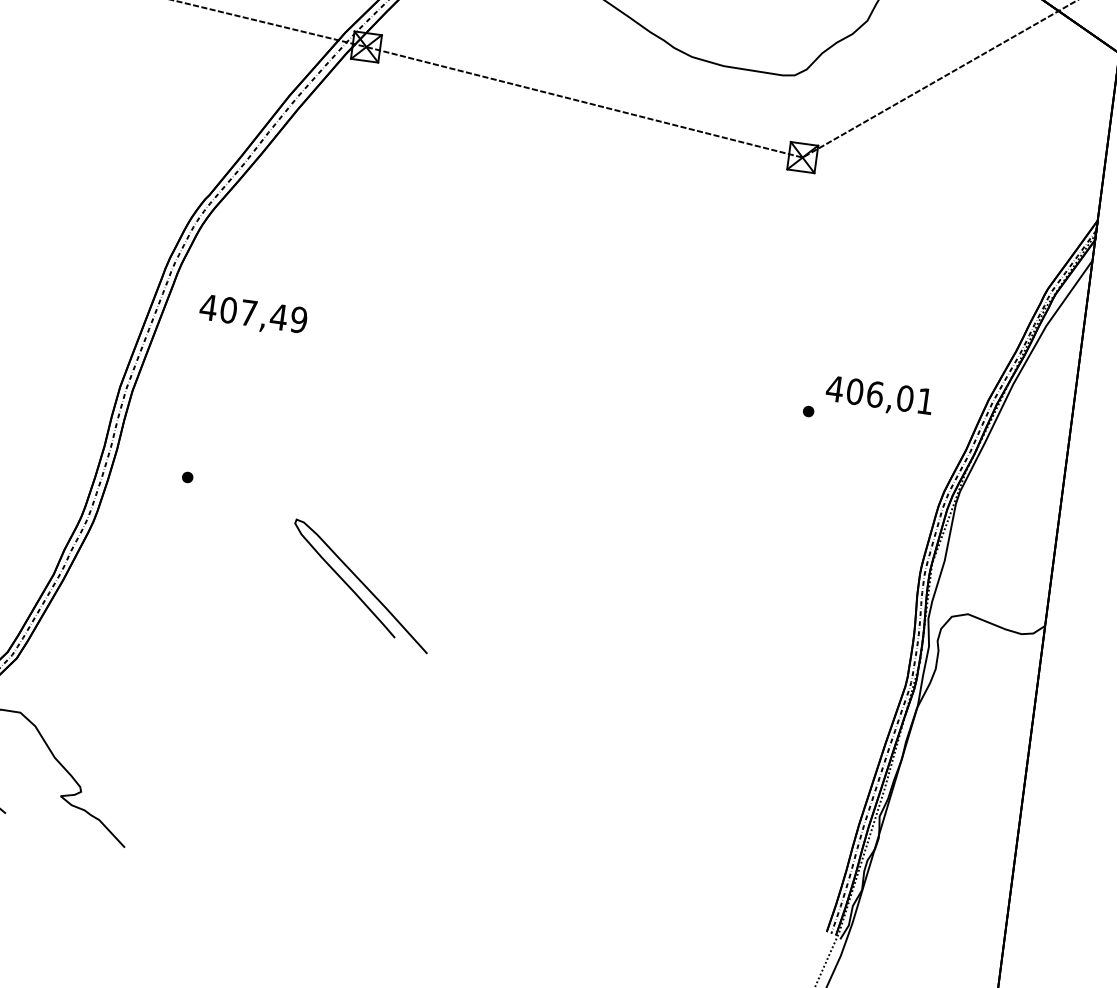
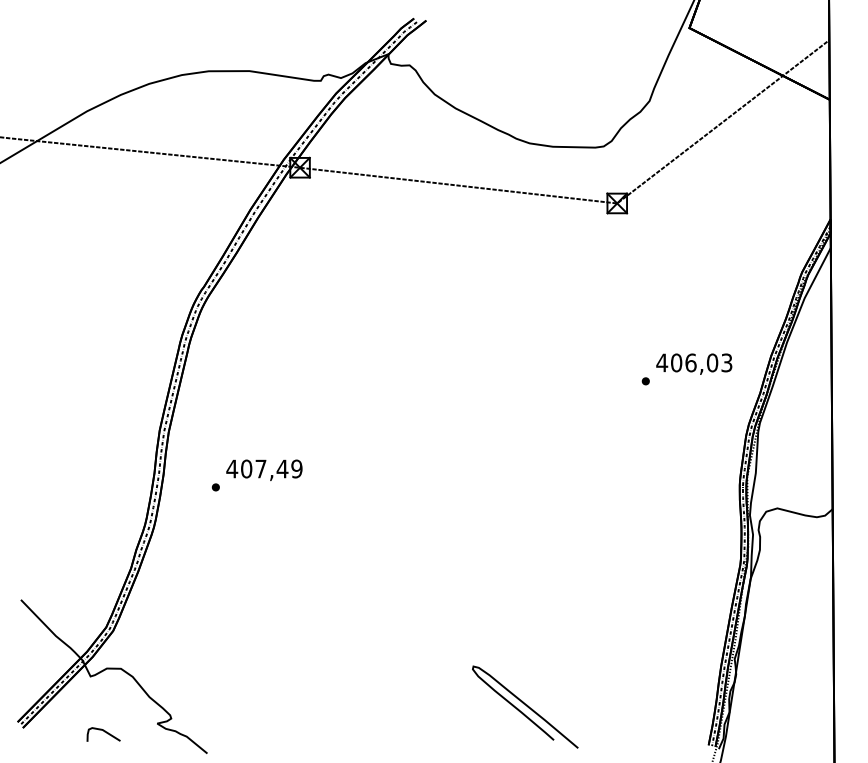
text: (253, 314) -> (264, 469), moved
text: (924, 400) -> (726, 362), 406,01 -> 406,03
curve: (361, 583) -> (525, 705), moved

